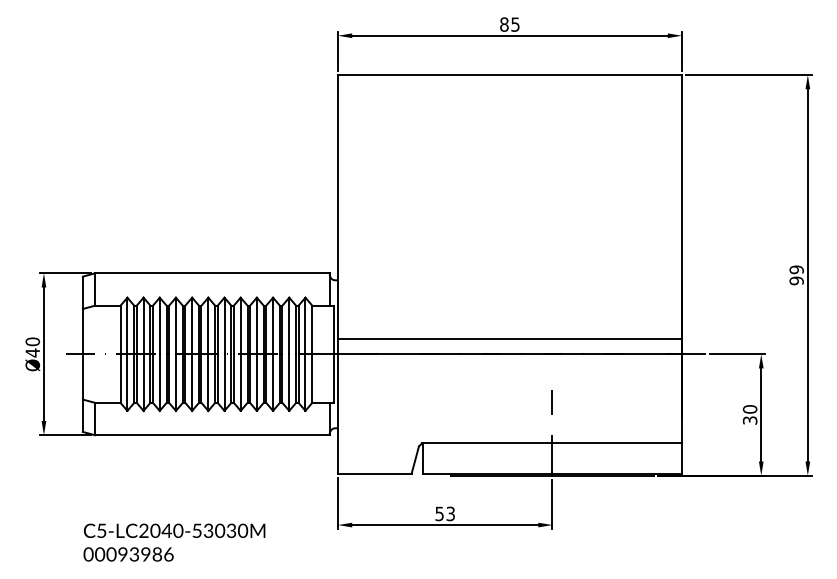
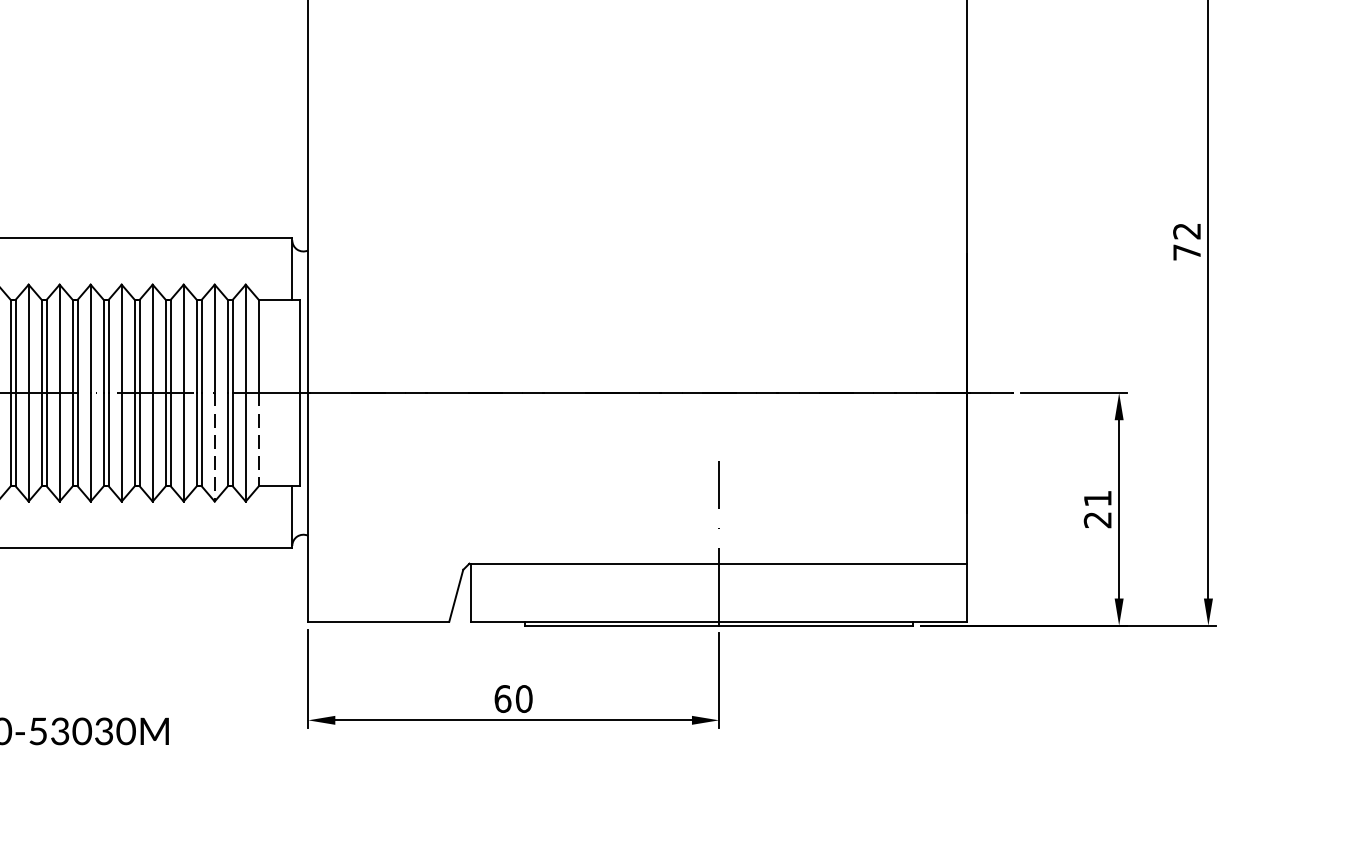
text: (796, 275) -> (1186, 242), 99 -> 72
line: (509, 339) -> (636, 364), removed
line: (312, 379) -> (259, 441), solid -> dashed
line: (289, 383) -> (215, 449), solid -> dashed
text: (749, 414) -> (1096, 508), 30 -> 21
text: (445, 513) -> (514, 698), 53 -> 60

